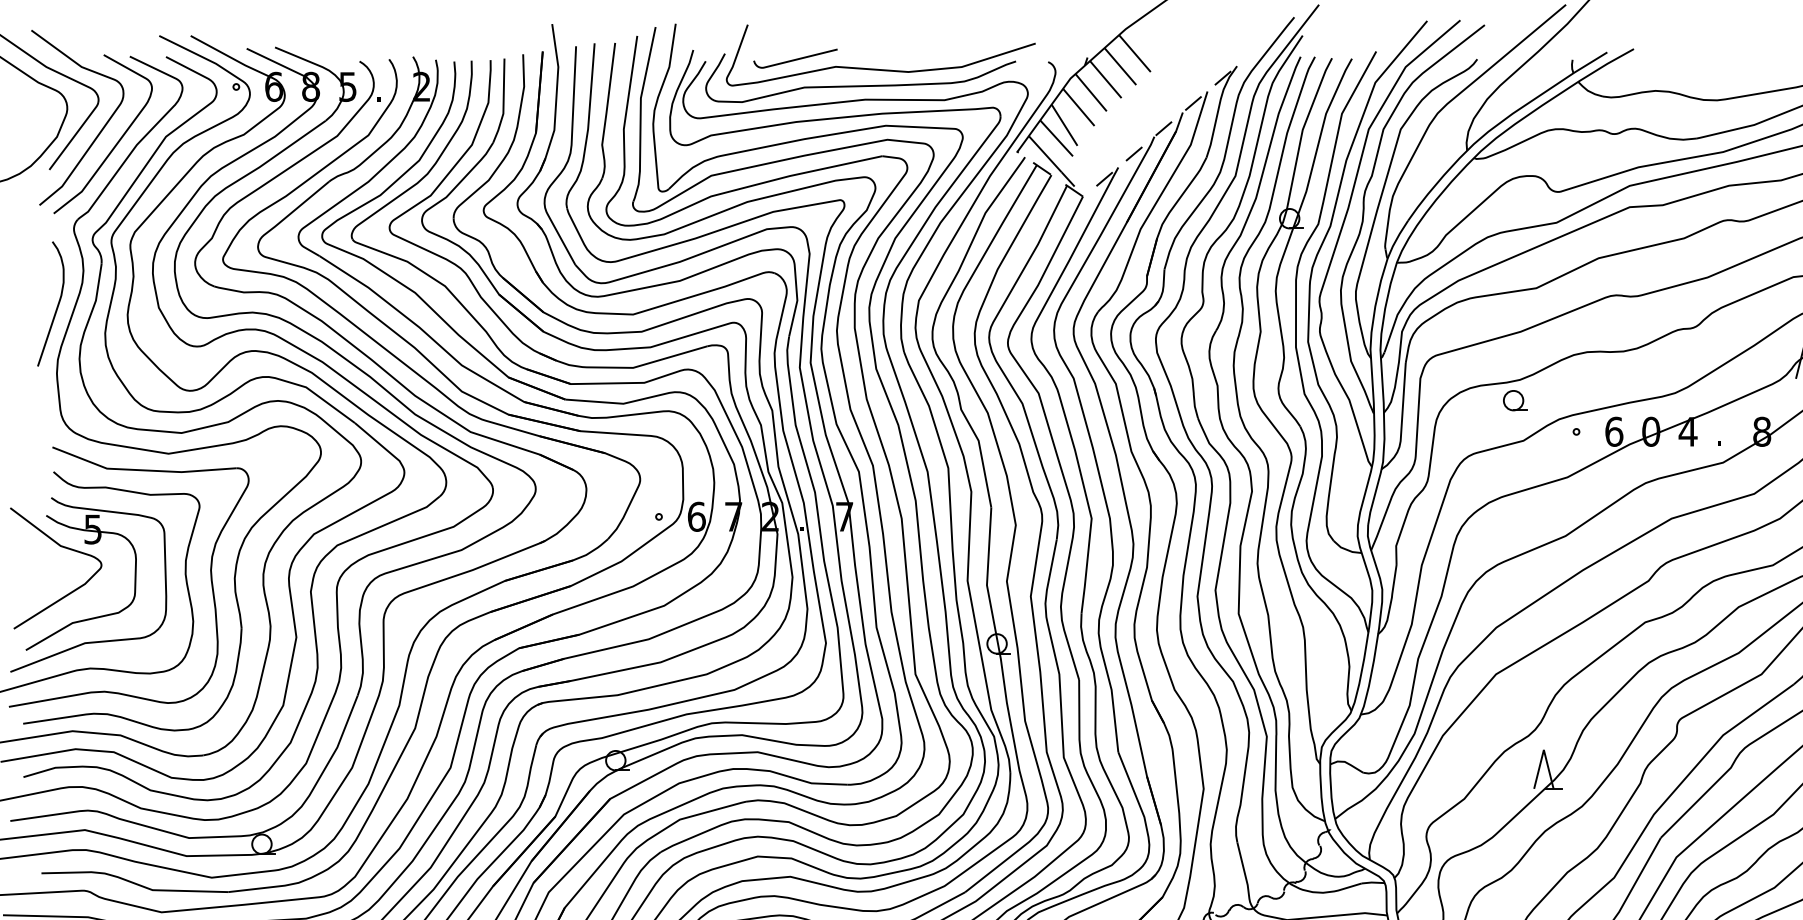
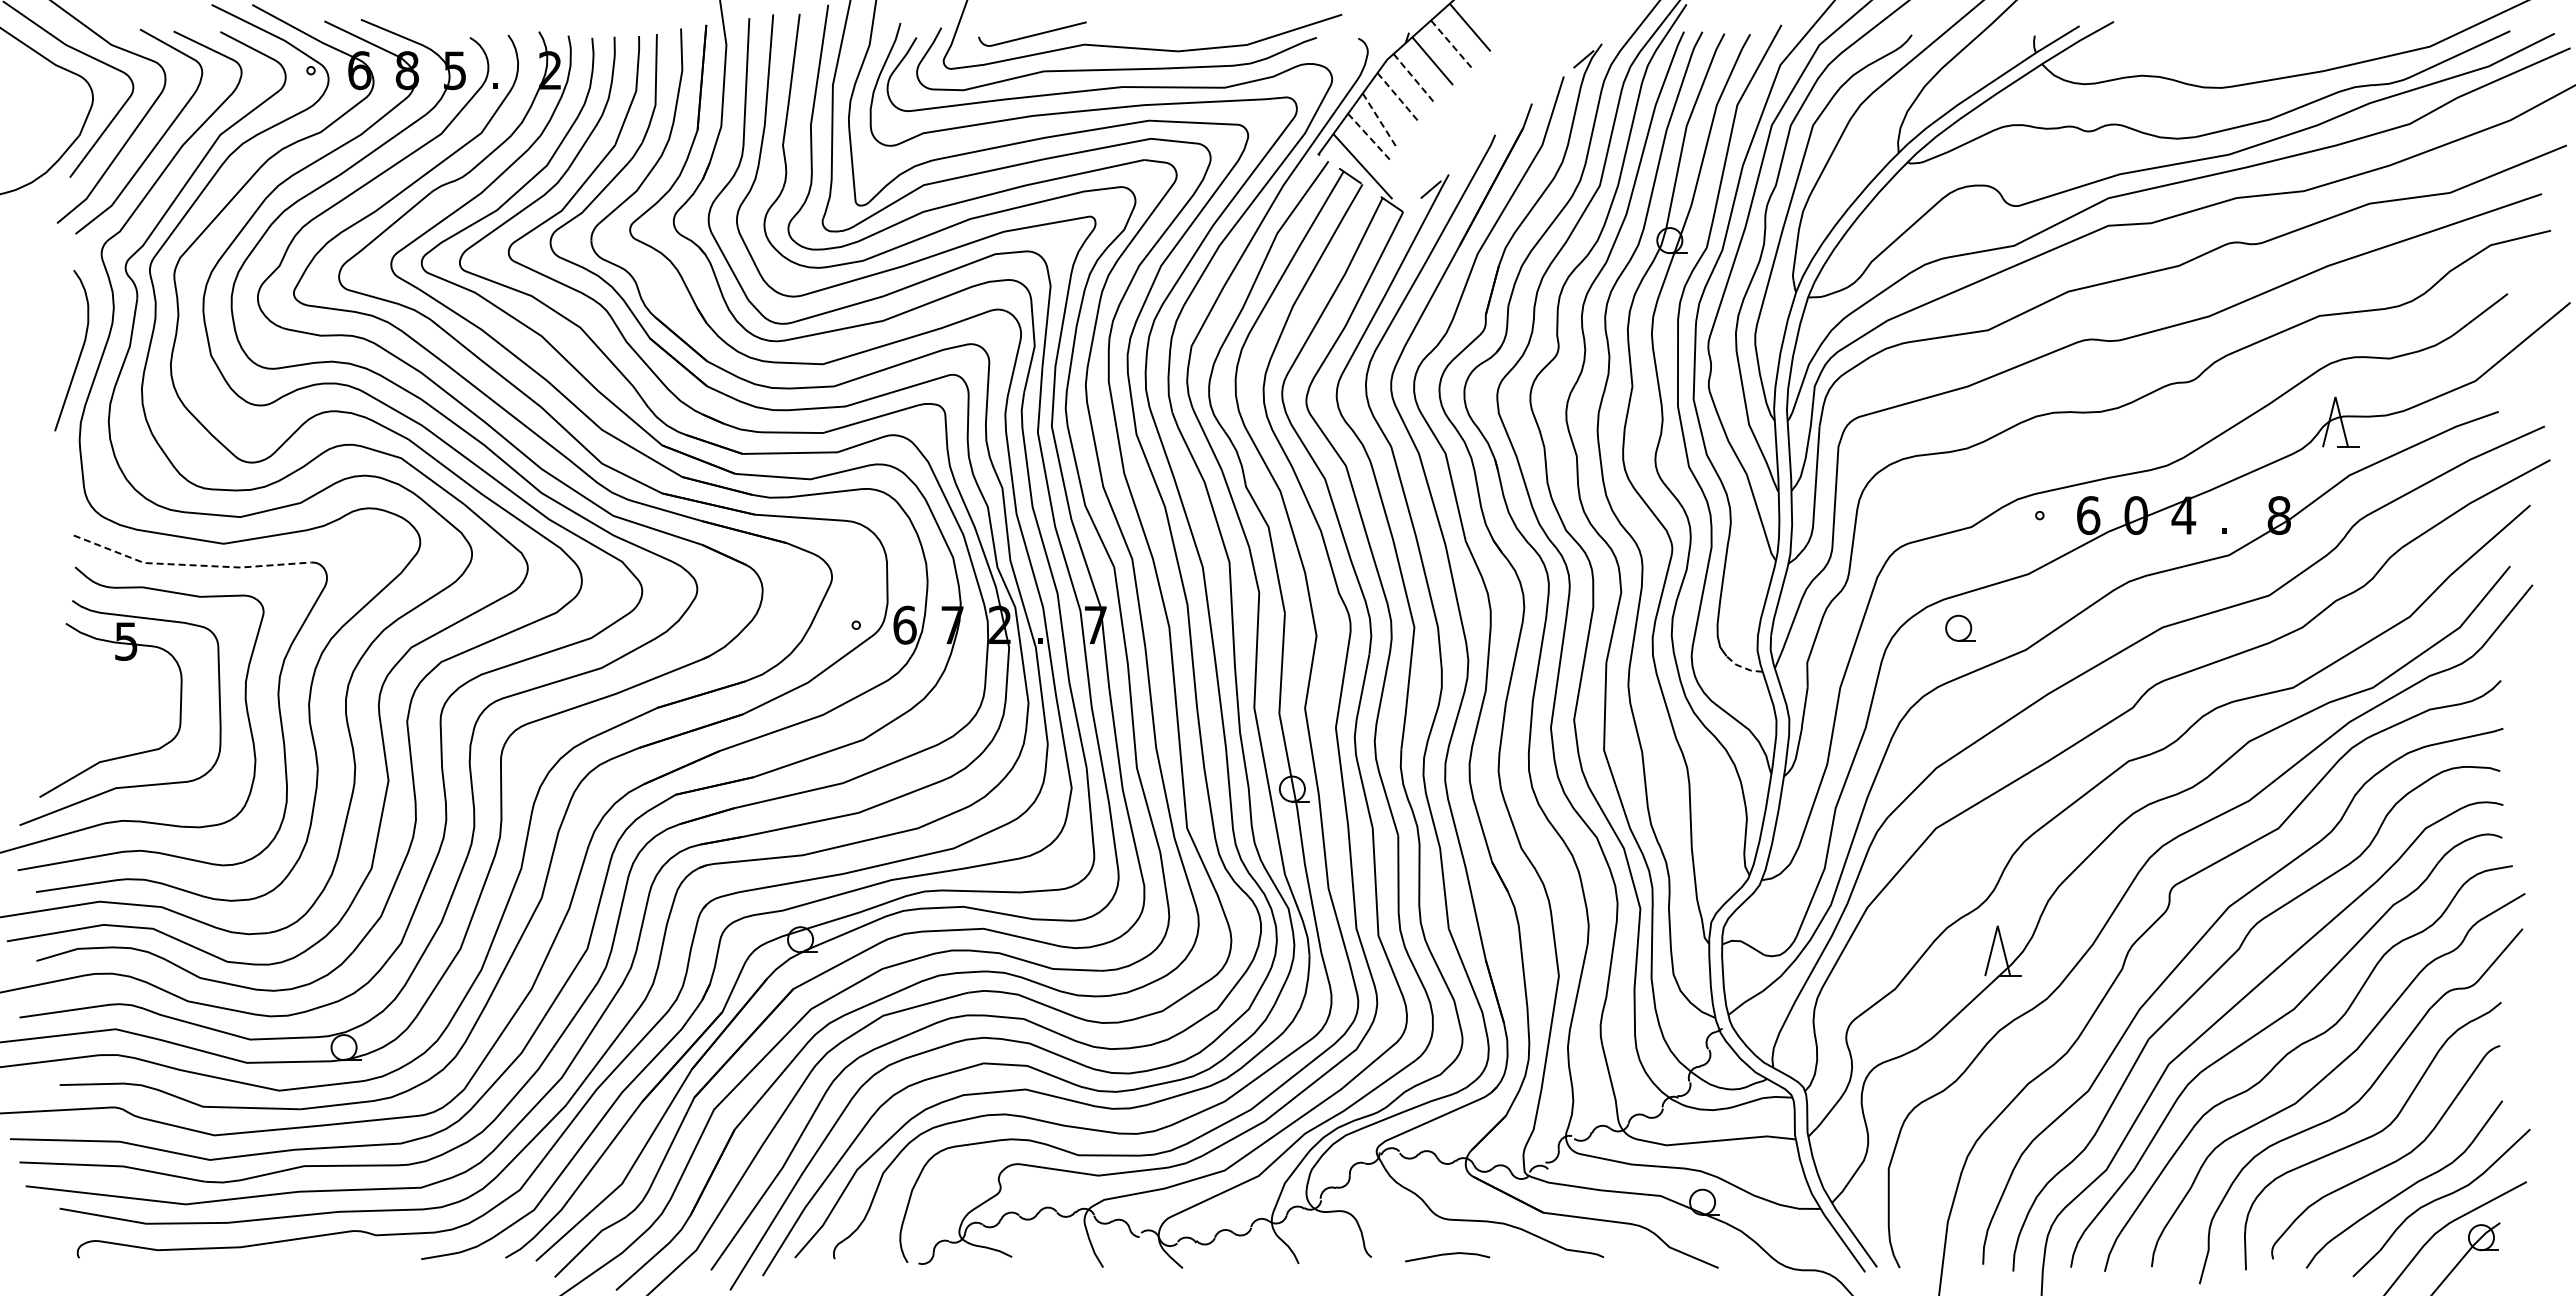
line: (1120, 66) -> (1451, 44), solid -> dashed
line: (1091, 93) -> (1414, 78), solid -> dashed
line: (1193, 103) -> (1545, 91), removed
line: (1079, 107) -> (1398, 97), solid -> dashed
line: (1064, 125) -> (1379, 120), solid -> dashed
line: (1163, 128) -> (1507, 124), removed
line: (1056, 138) -> (1369, 137), solid -> dashed
line: (1133, 154) -> (1468, 157), removed
part: (1515, 400) -> (1960, 627), moved
line: (142, 470) -> (190, 565), solid -> dashed
curve: (63, 548) -> (88, 665), removed
line: (1346, 549) -> (1742, 667), solid -> dashed

